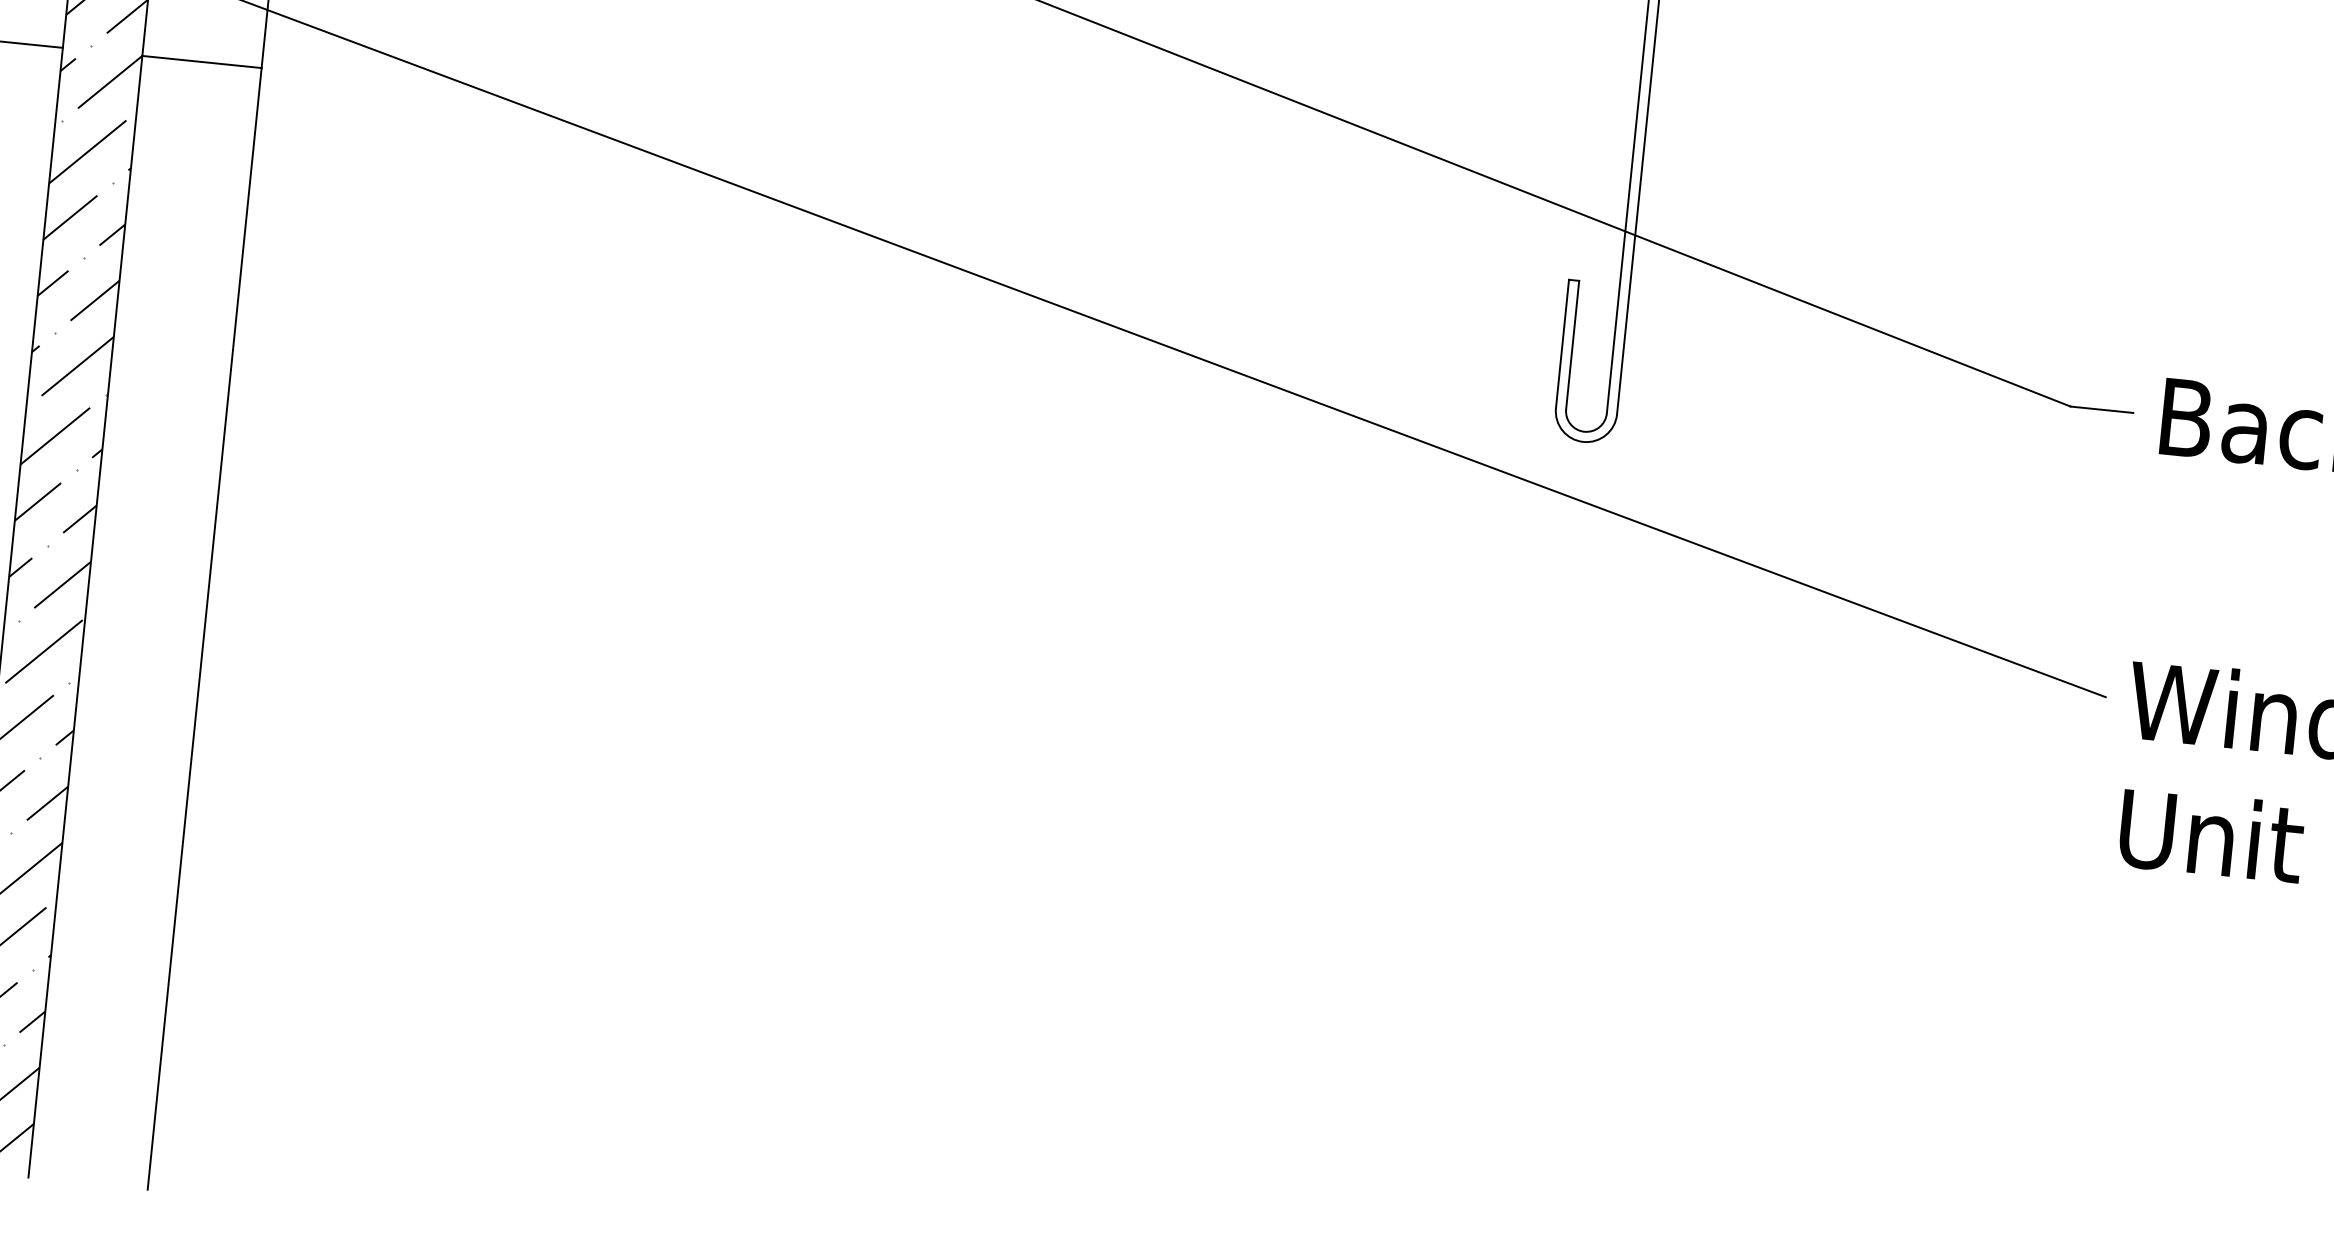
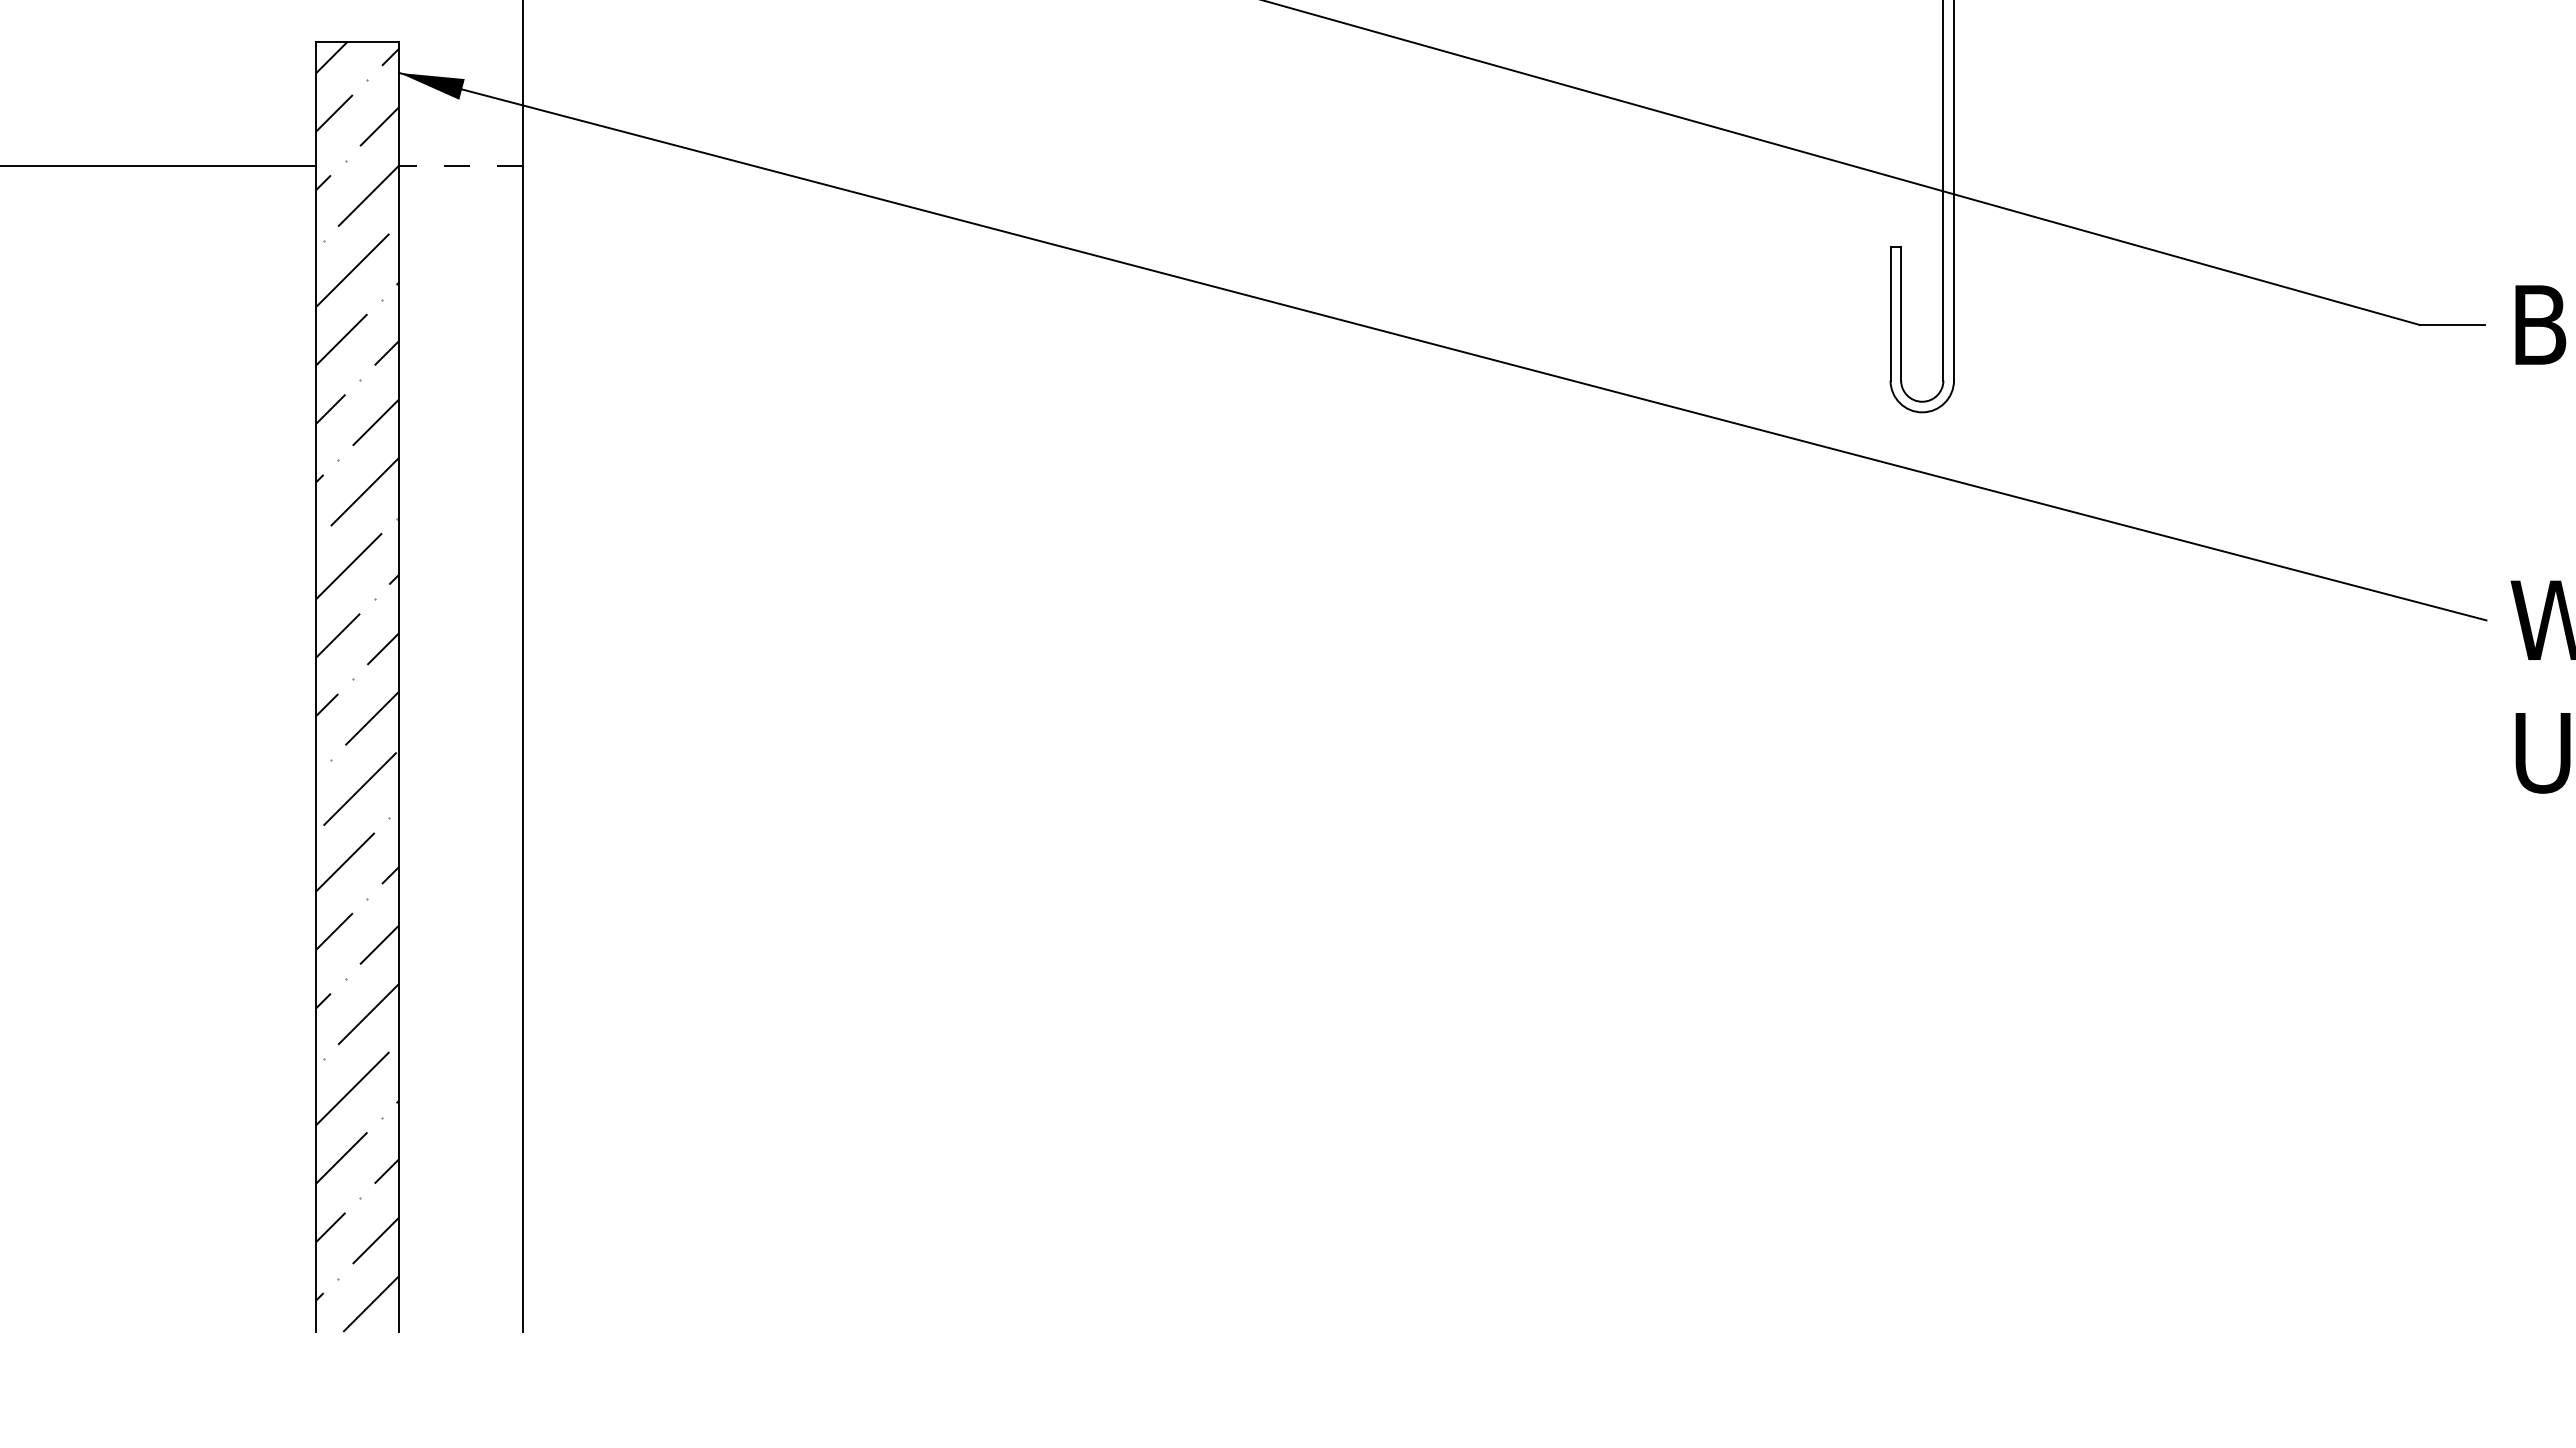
line: (202, 61) -> (461, 165), solid -> dashed

